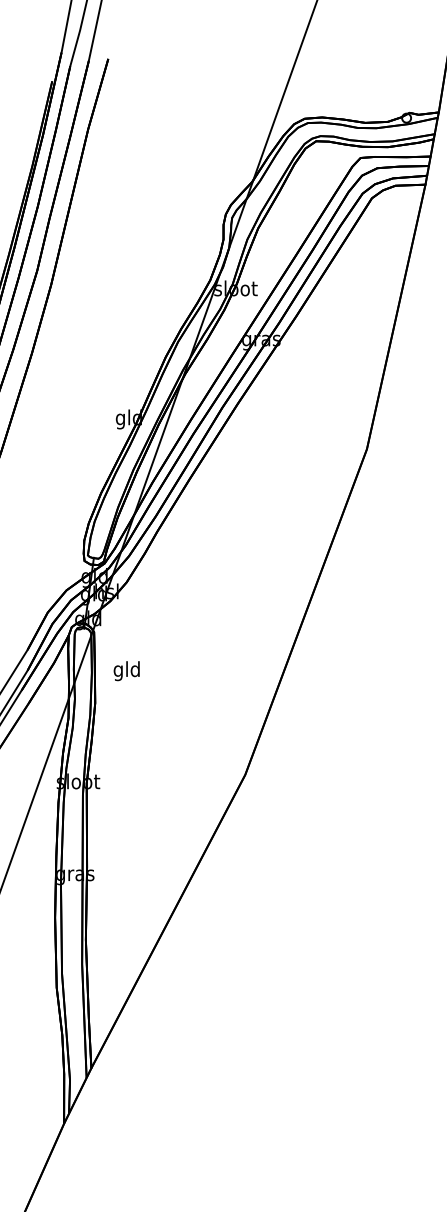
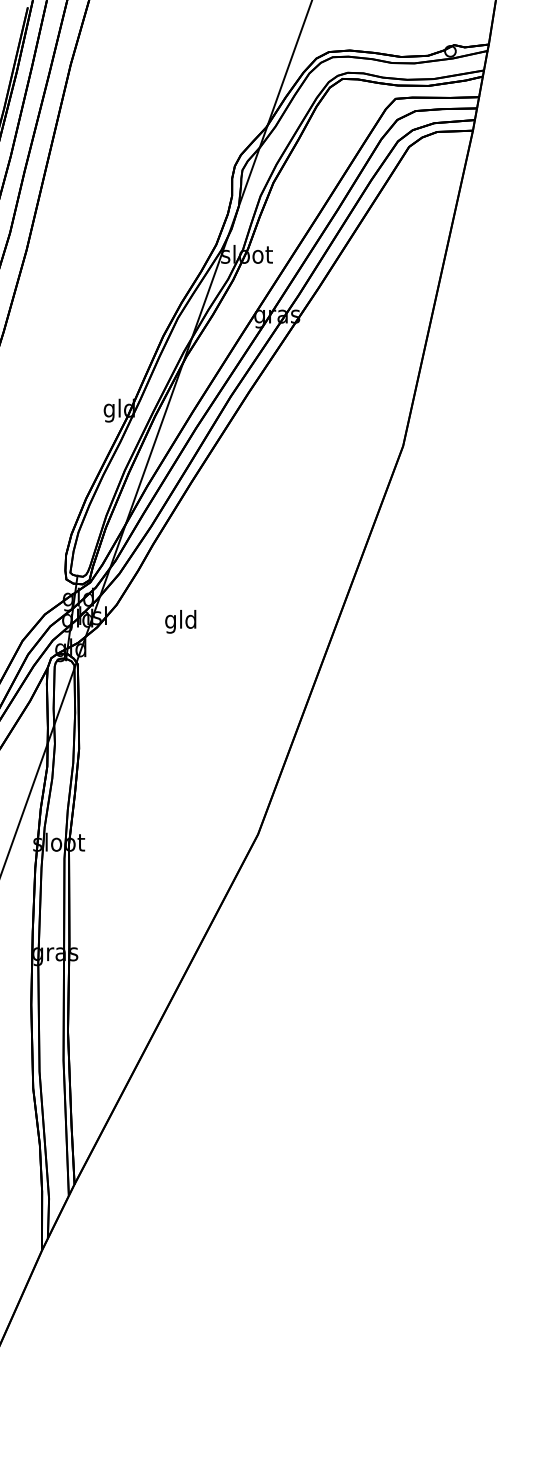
text: (126, 670) -> (180, 621), moved

